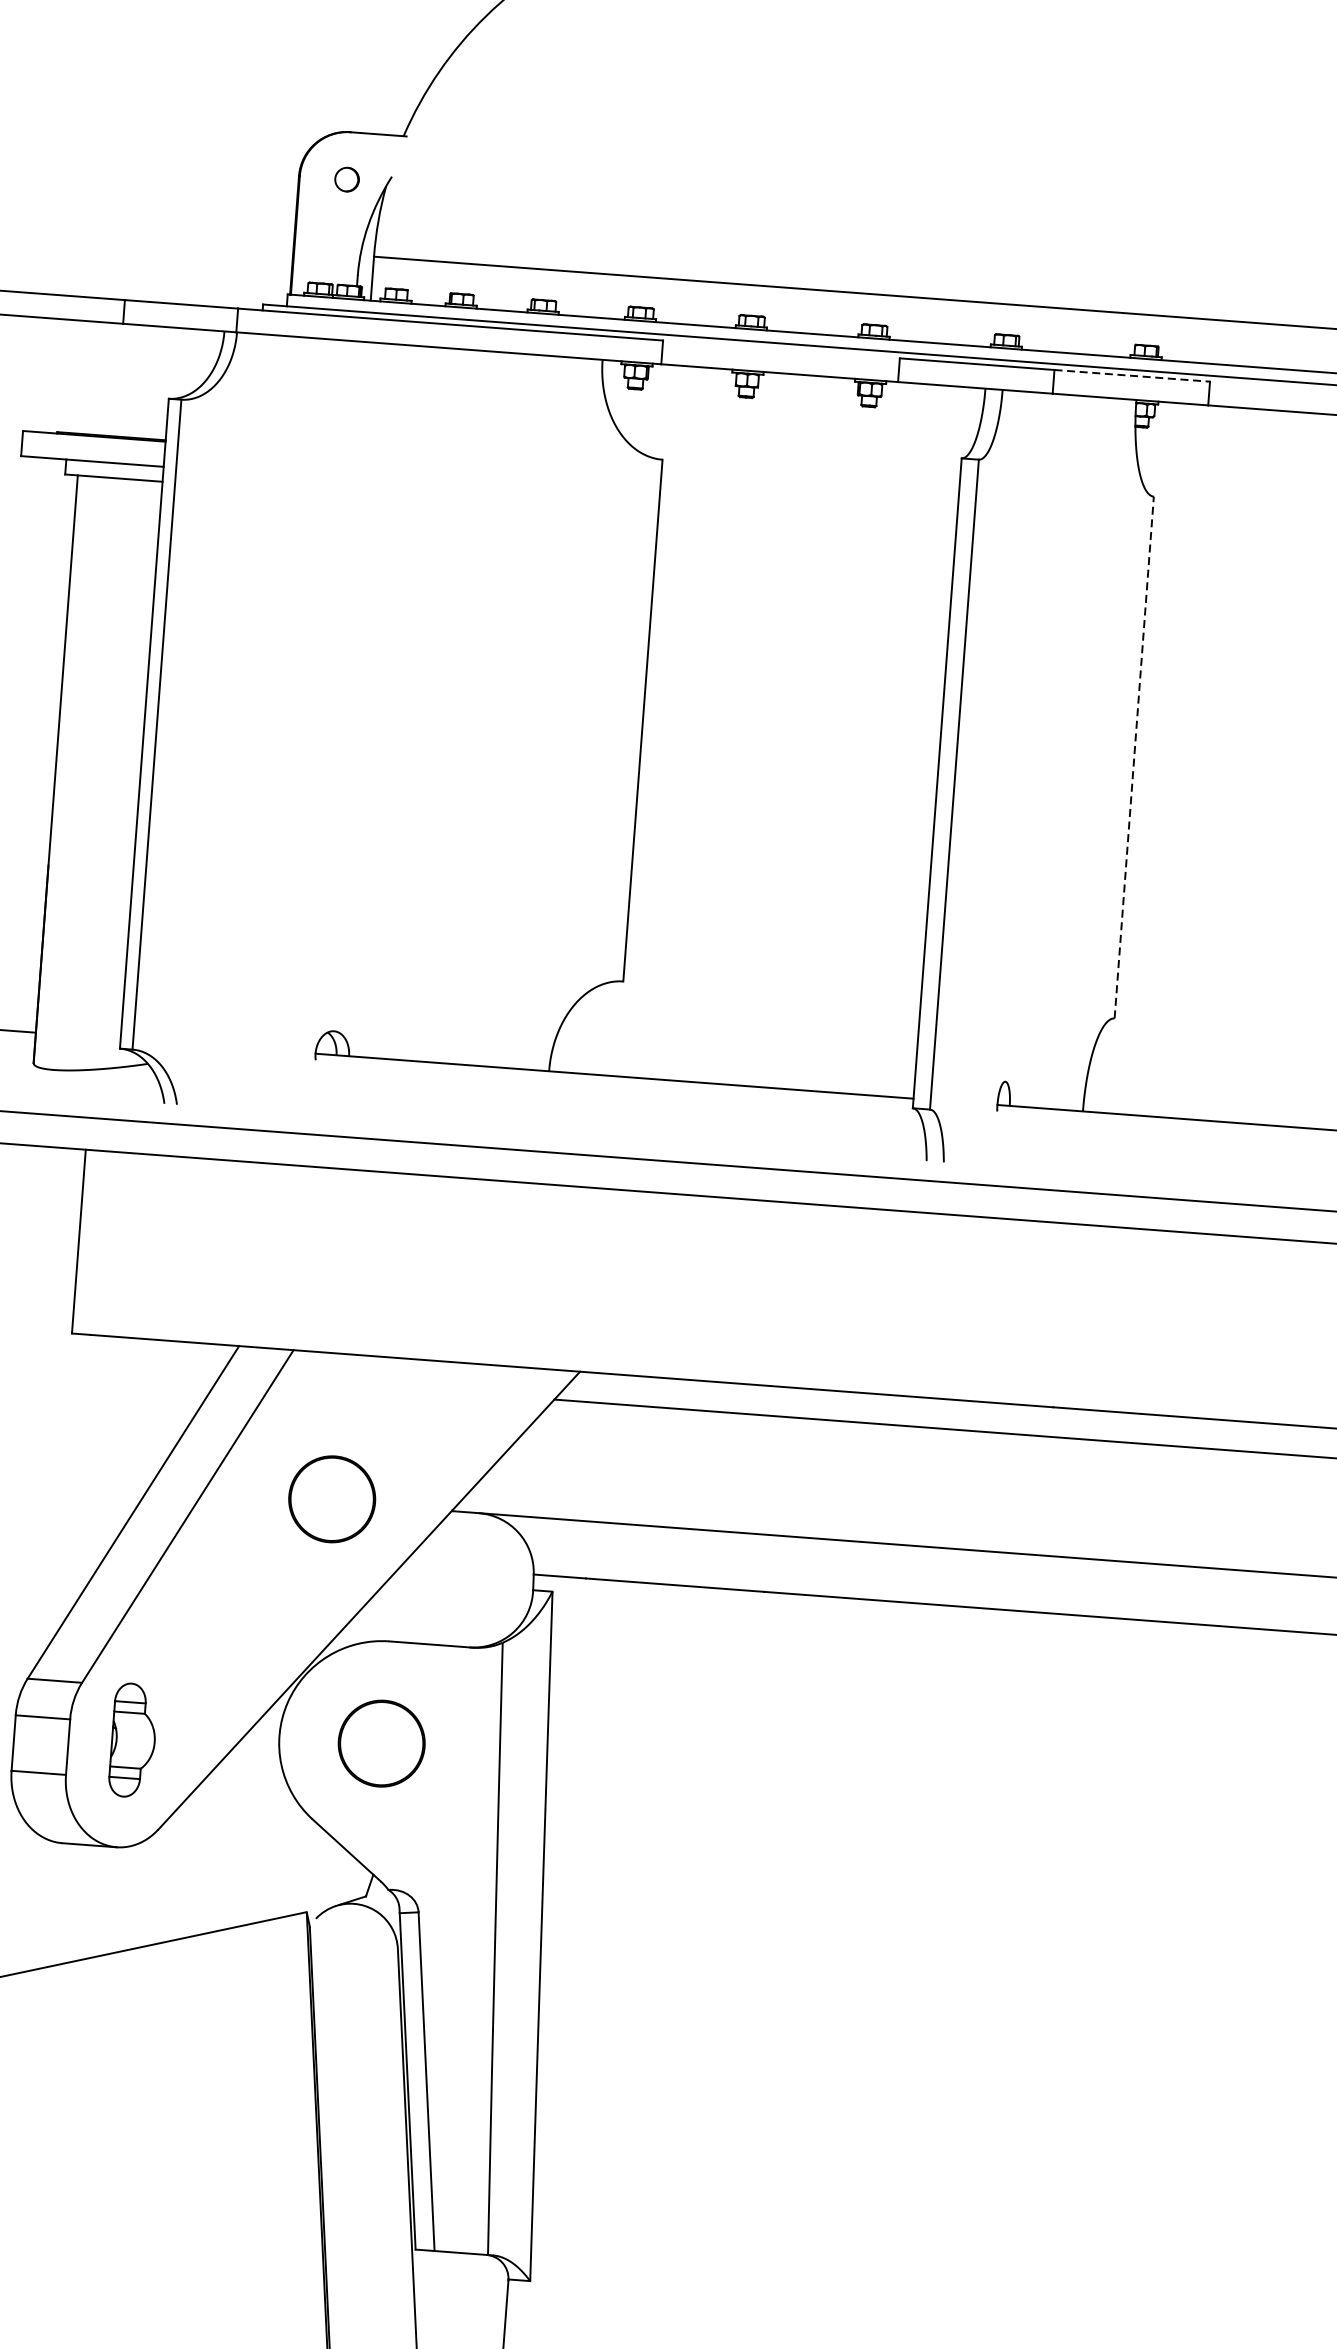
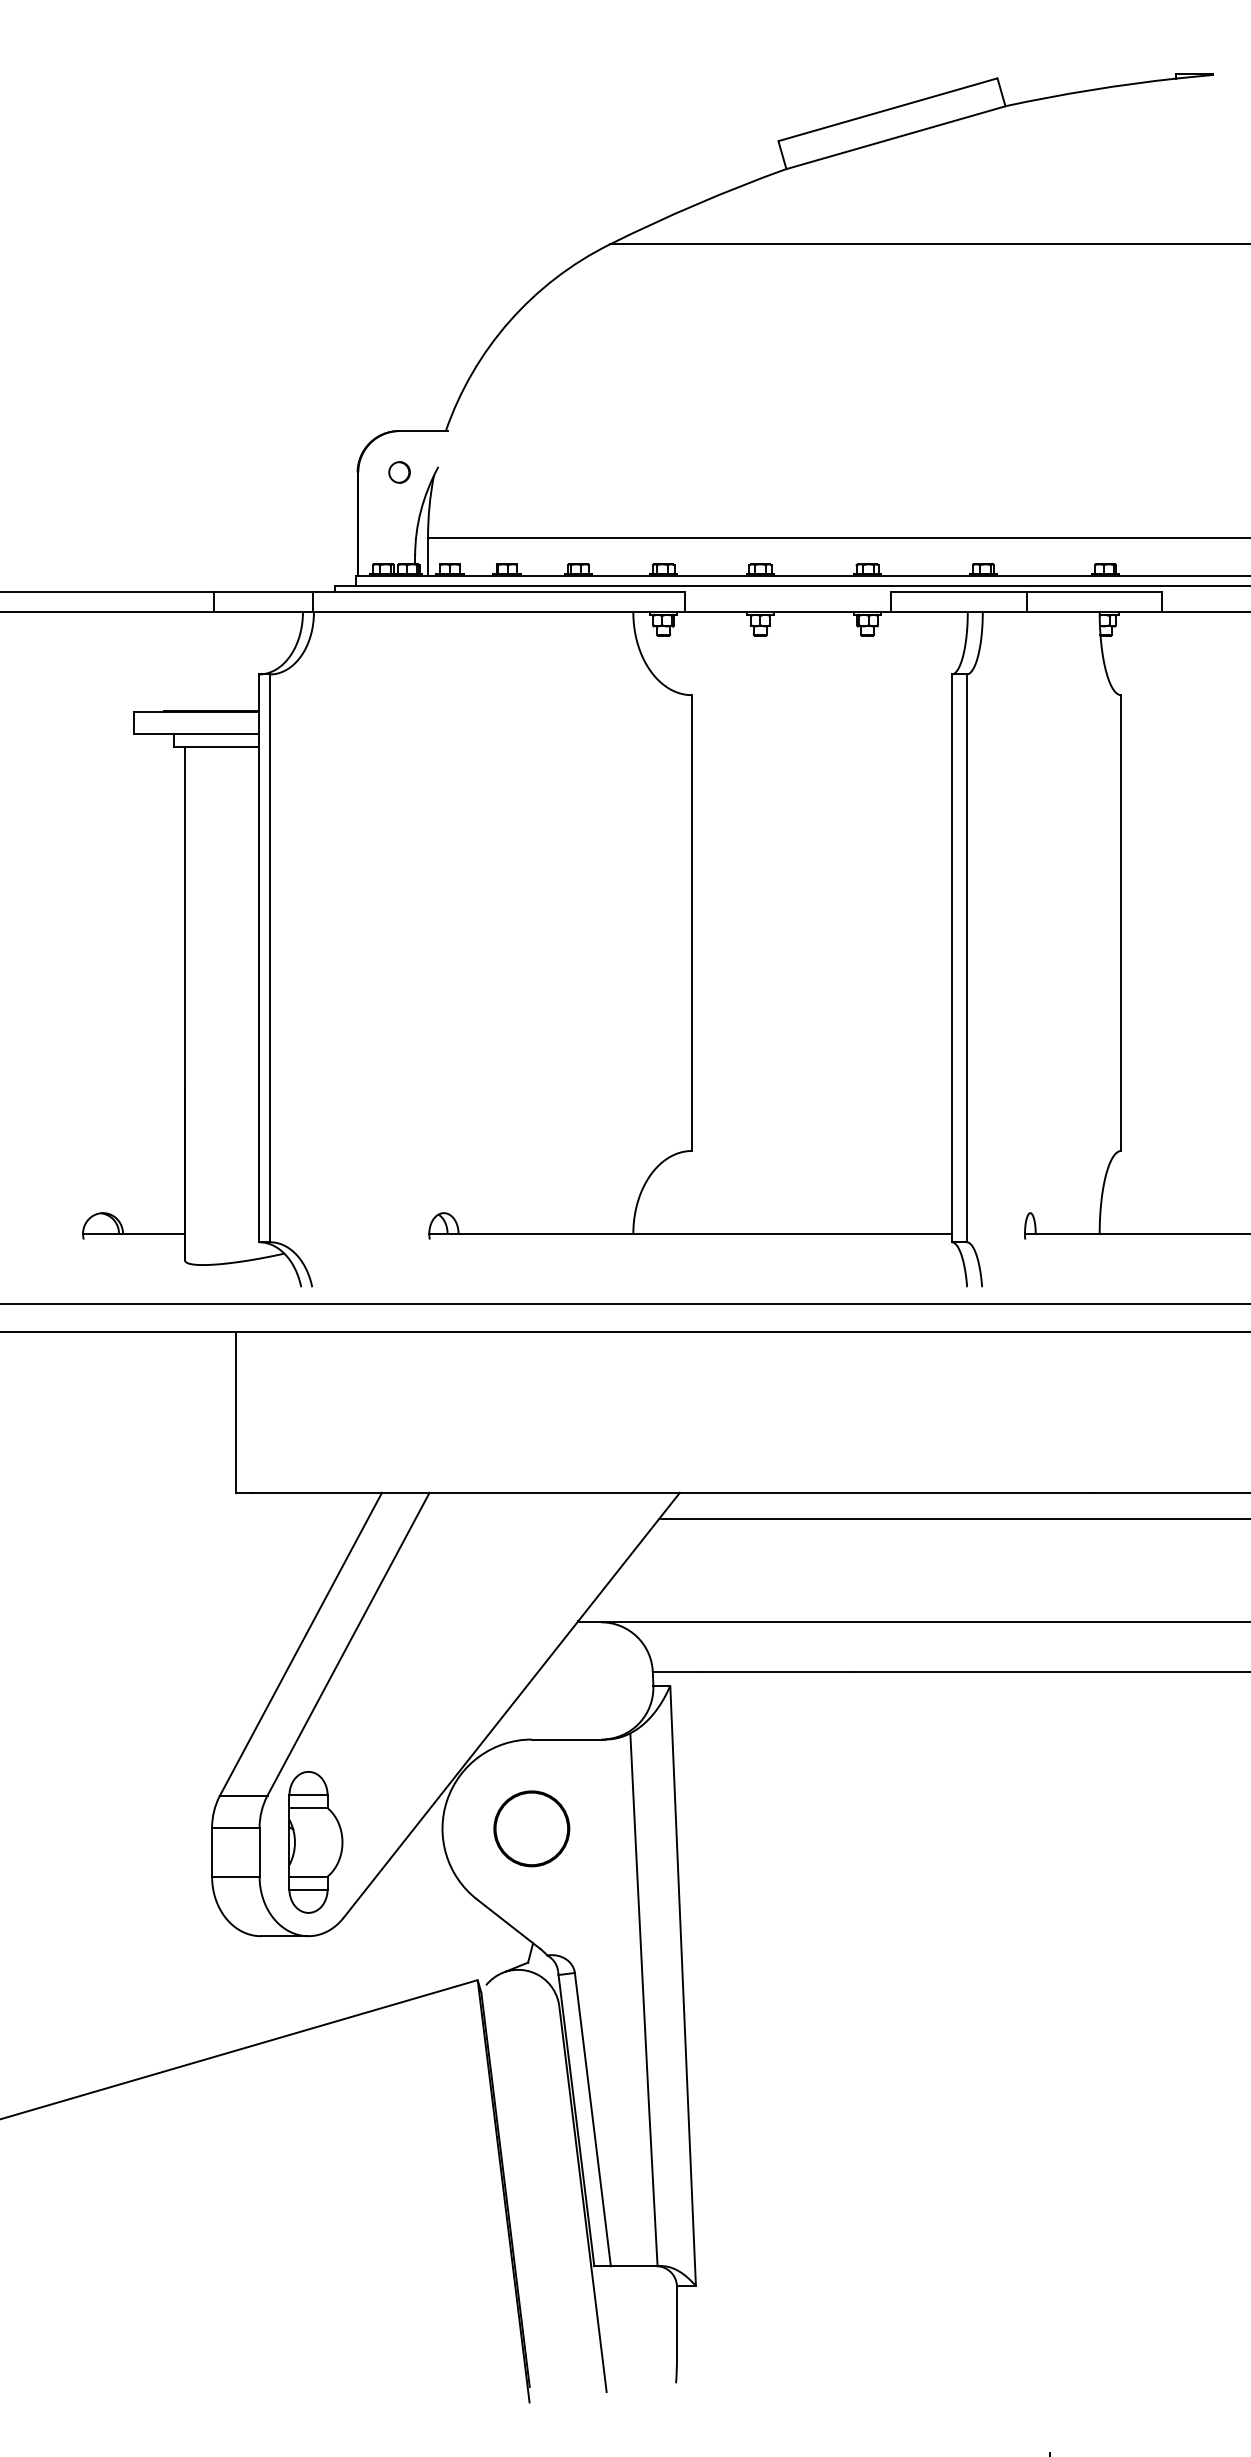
line: (1132, 375) -> (1094, 591), dashed -> solid
line: (1134, 758) -> (1121, 923), dashed -> solid
part: (331, 1498) -> (472, 1619), removed
part: (132, 1740) -> (315, 1842), size x1.43

